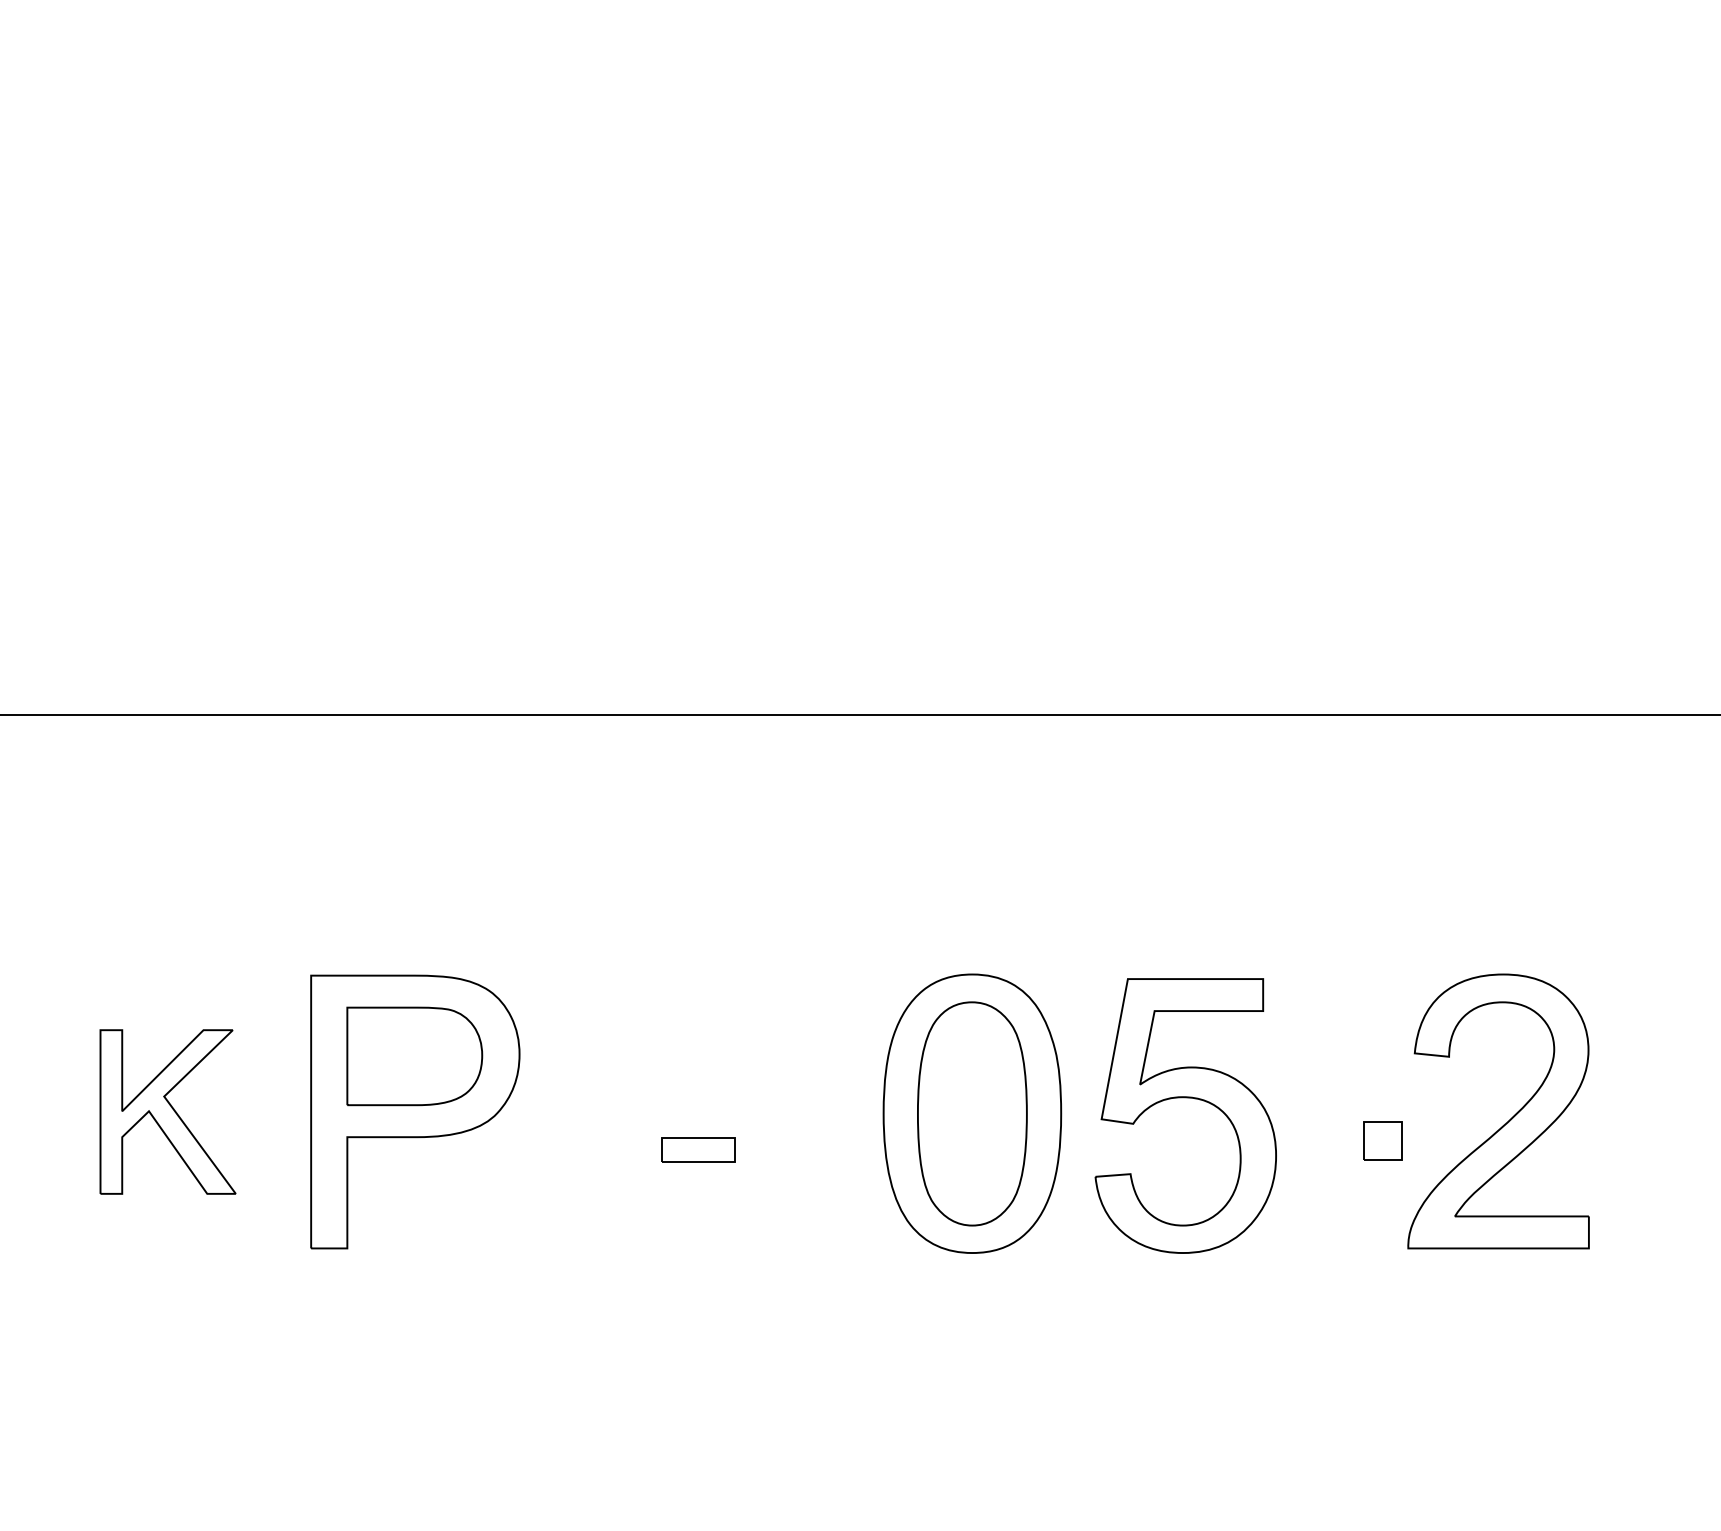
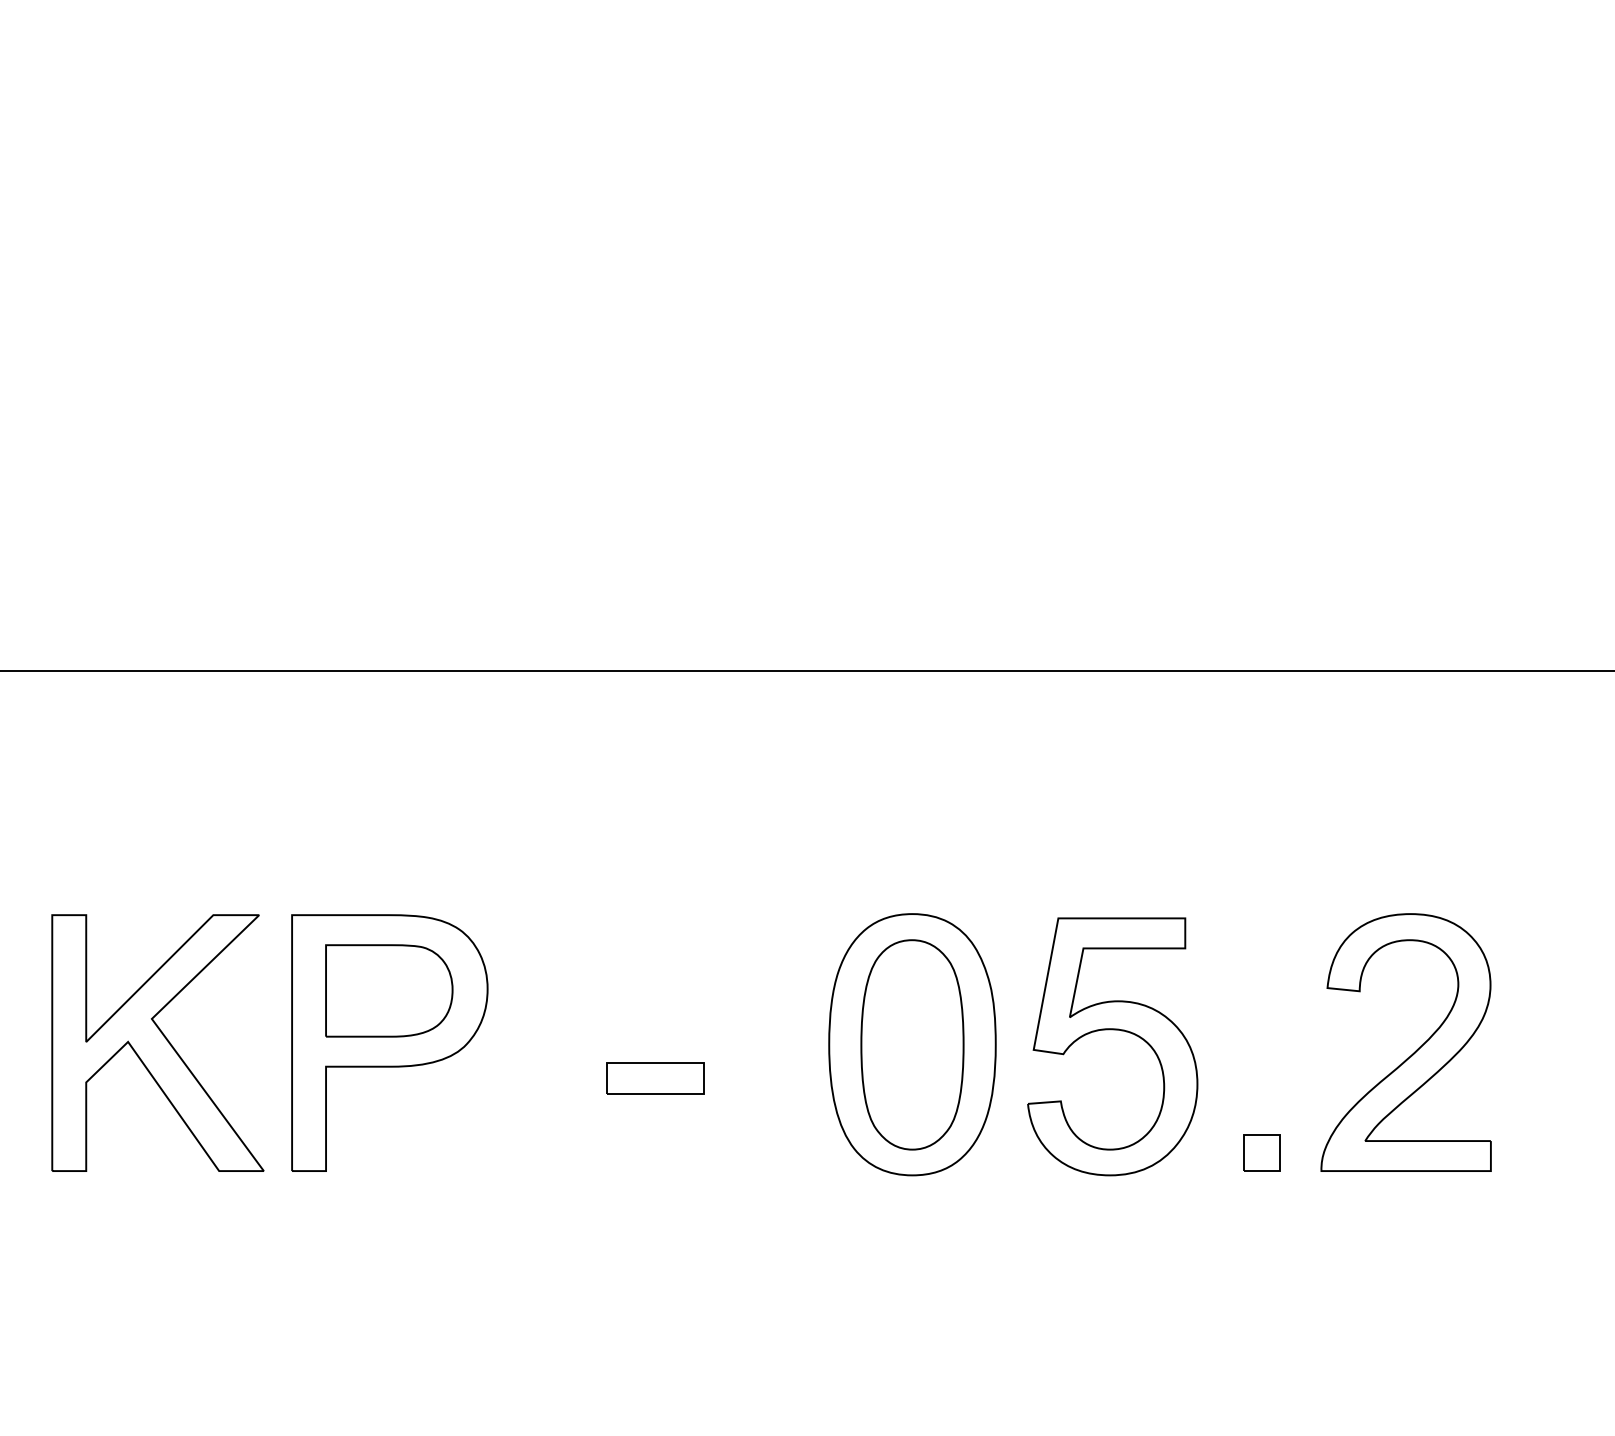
part: (167, 1111) -> (157, 1042), size x1.67
part: (1382, 1140) -> (1261, 1152), moved
part: (698, 1149) -> (655, 1078), size x1.43

